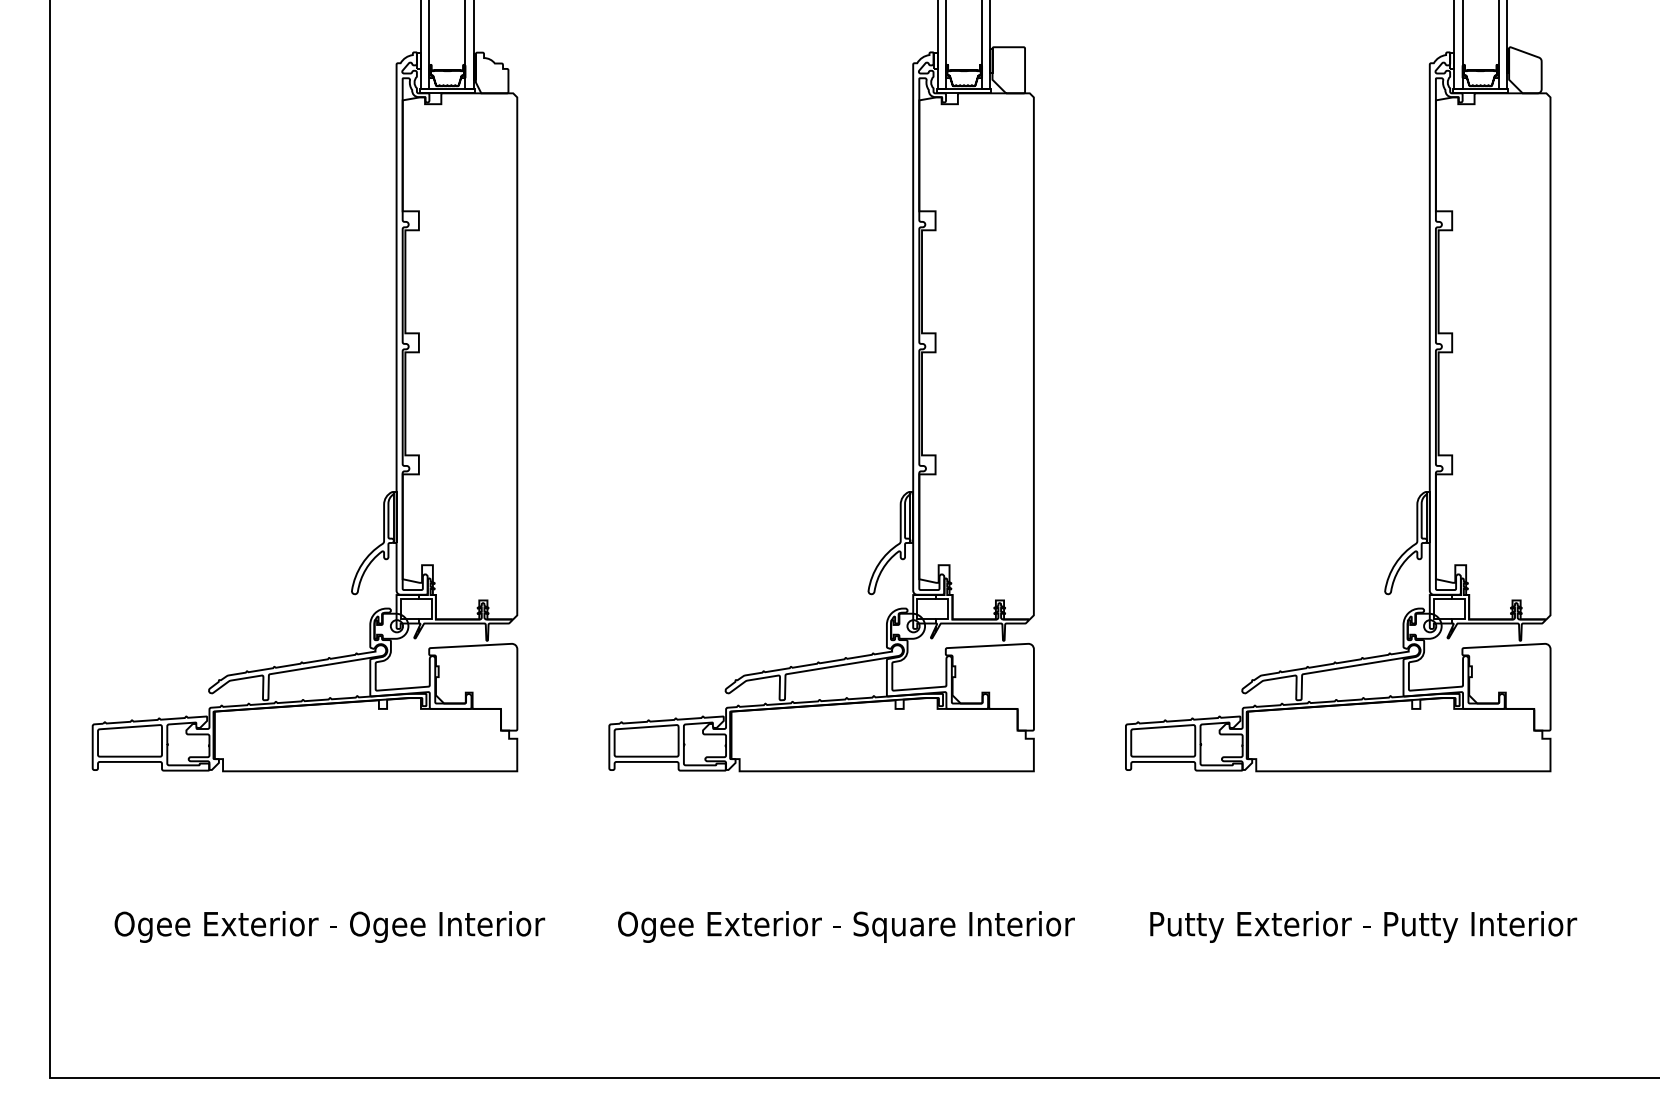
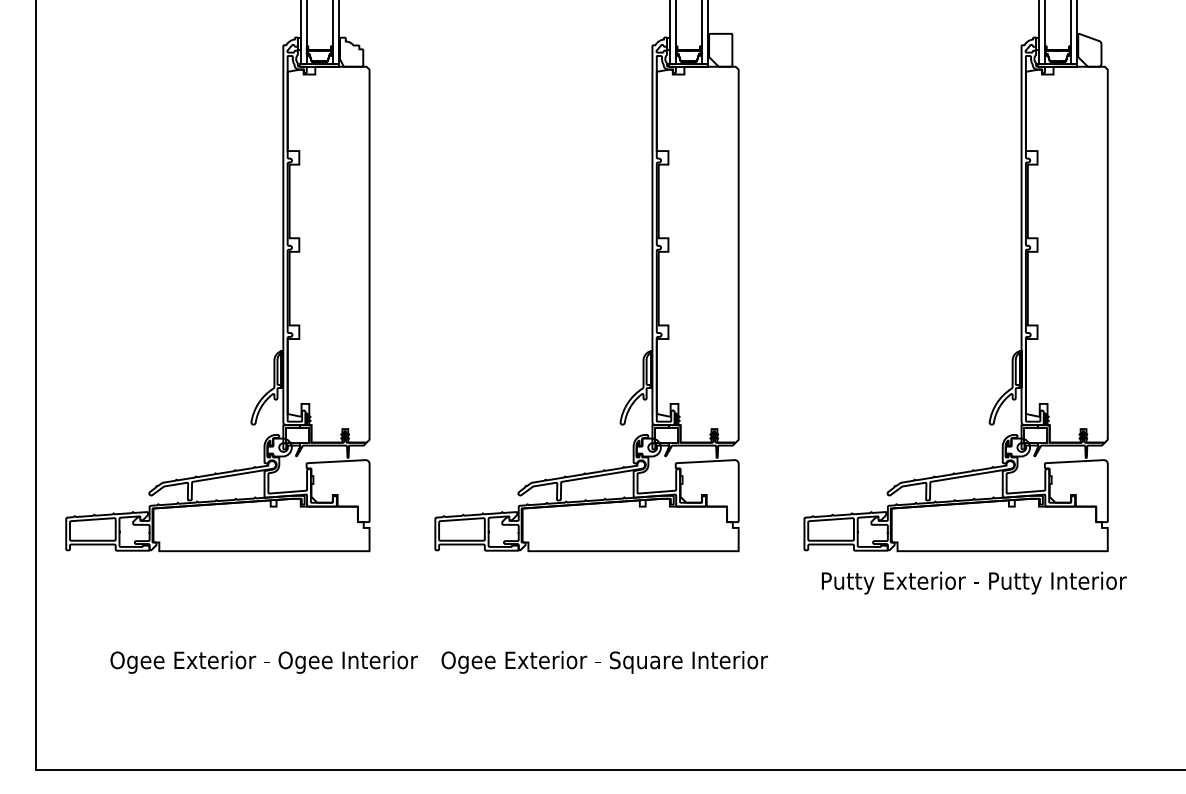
text: (329, 926) -> (263, 662), moved
text: (1363, 926) -> (974, 582), moved

